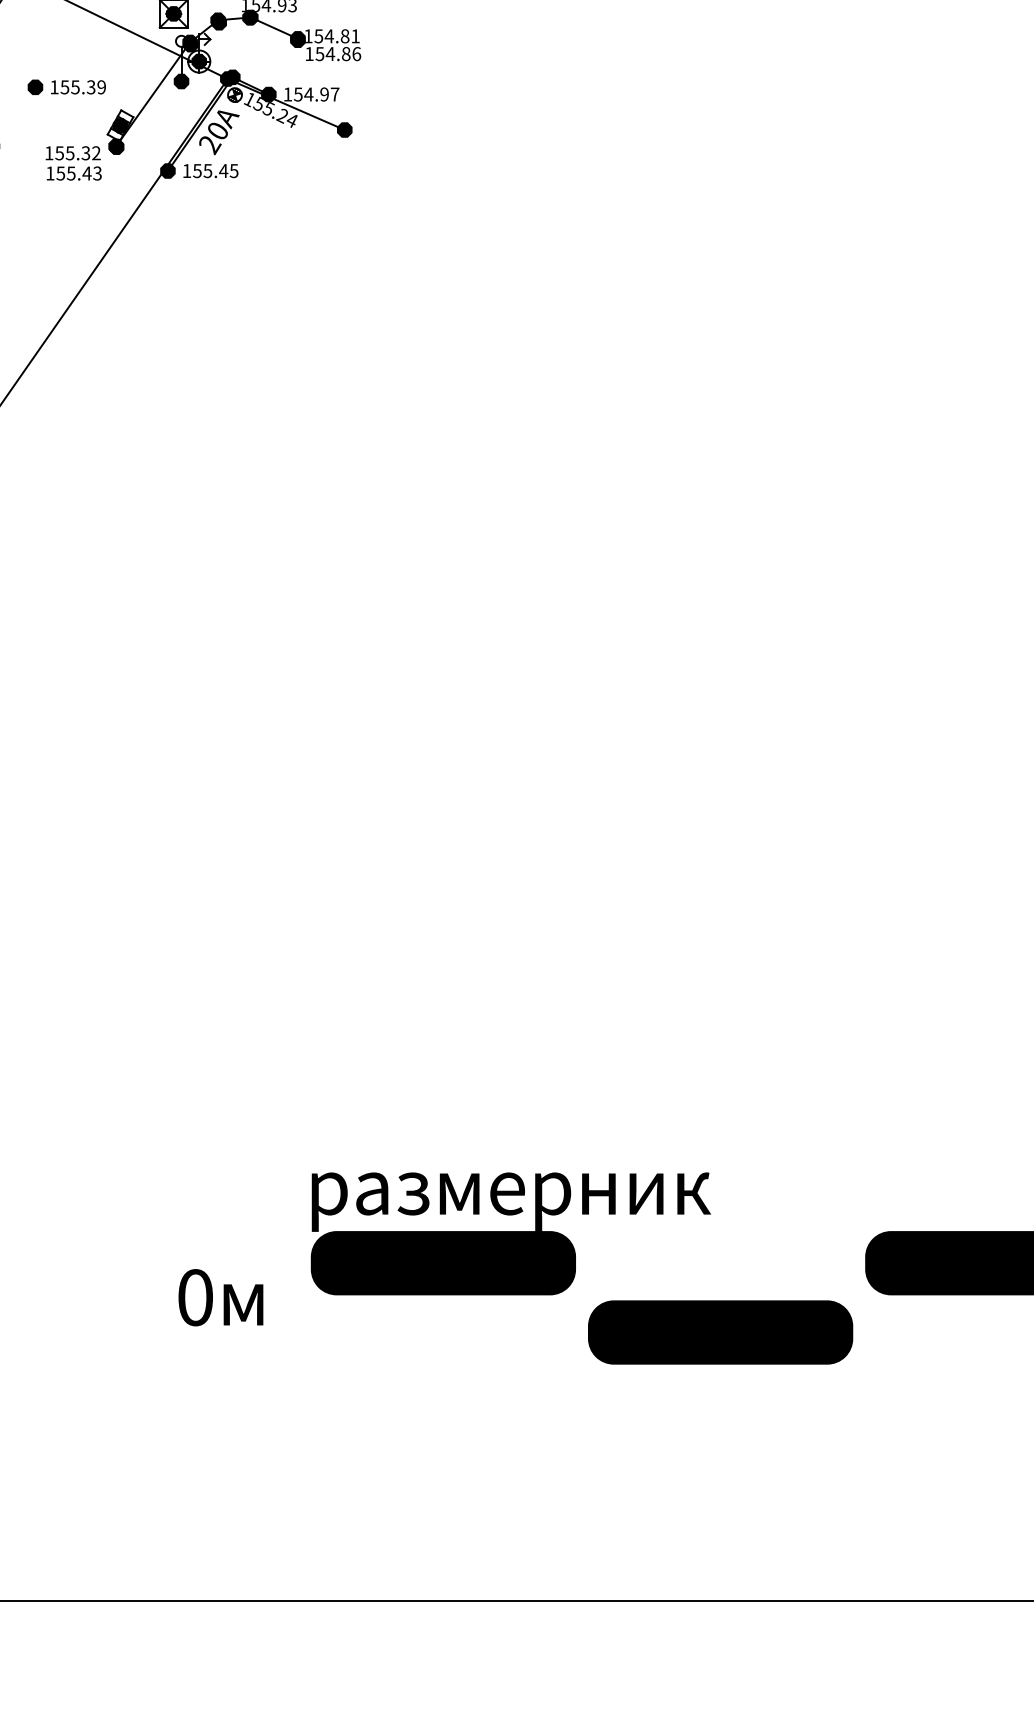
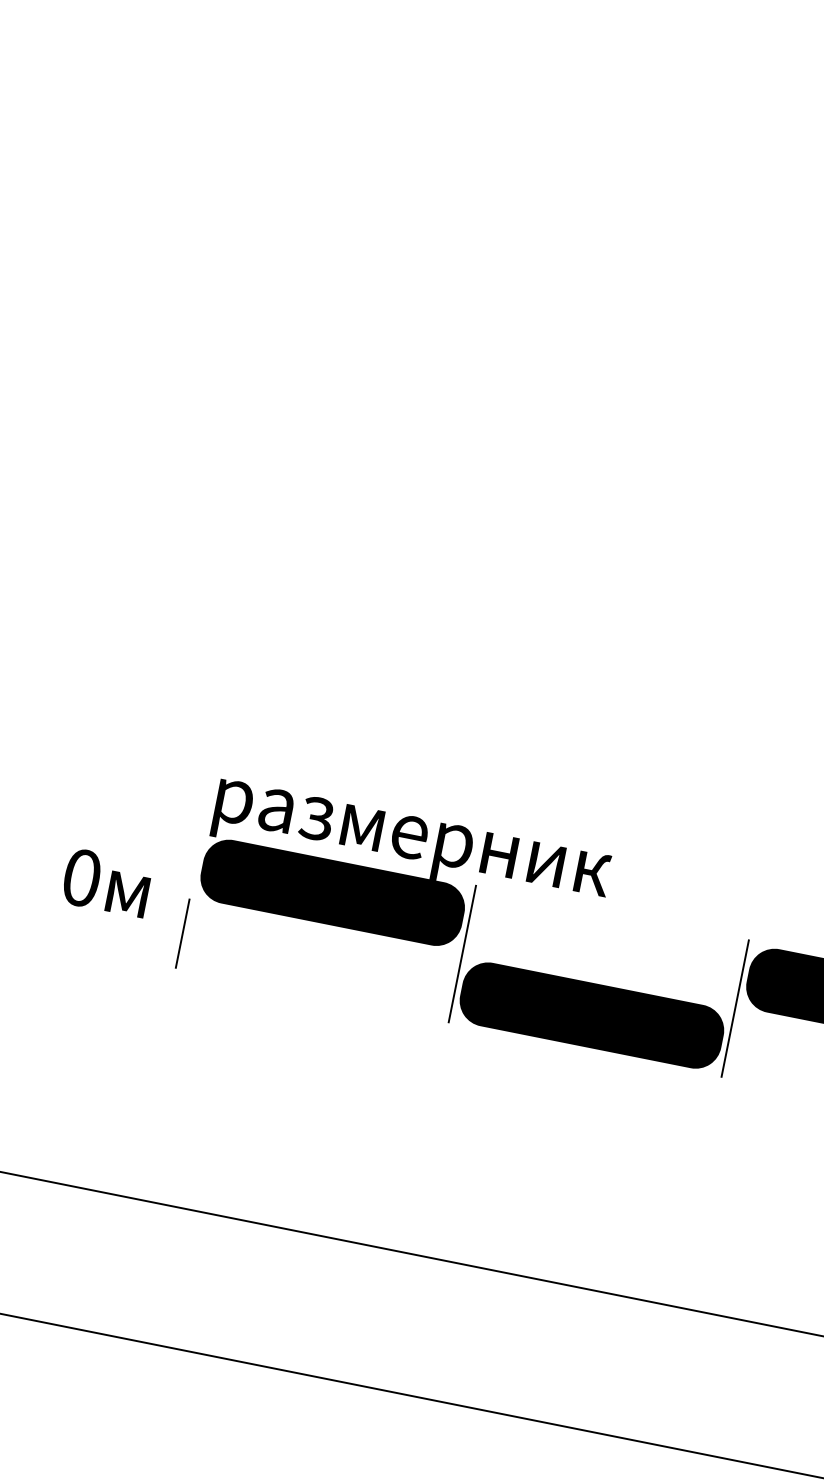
line: (582, 1297) -> (462, 953), added
line: (859, 1297) -> (735, 1008), added
line: (304, 1332) -> (182, 933), added

